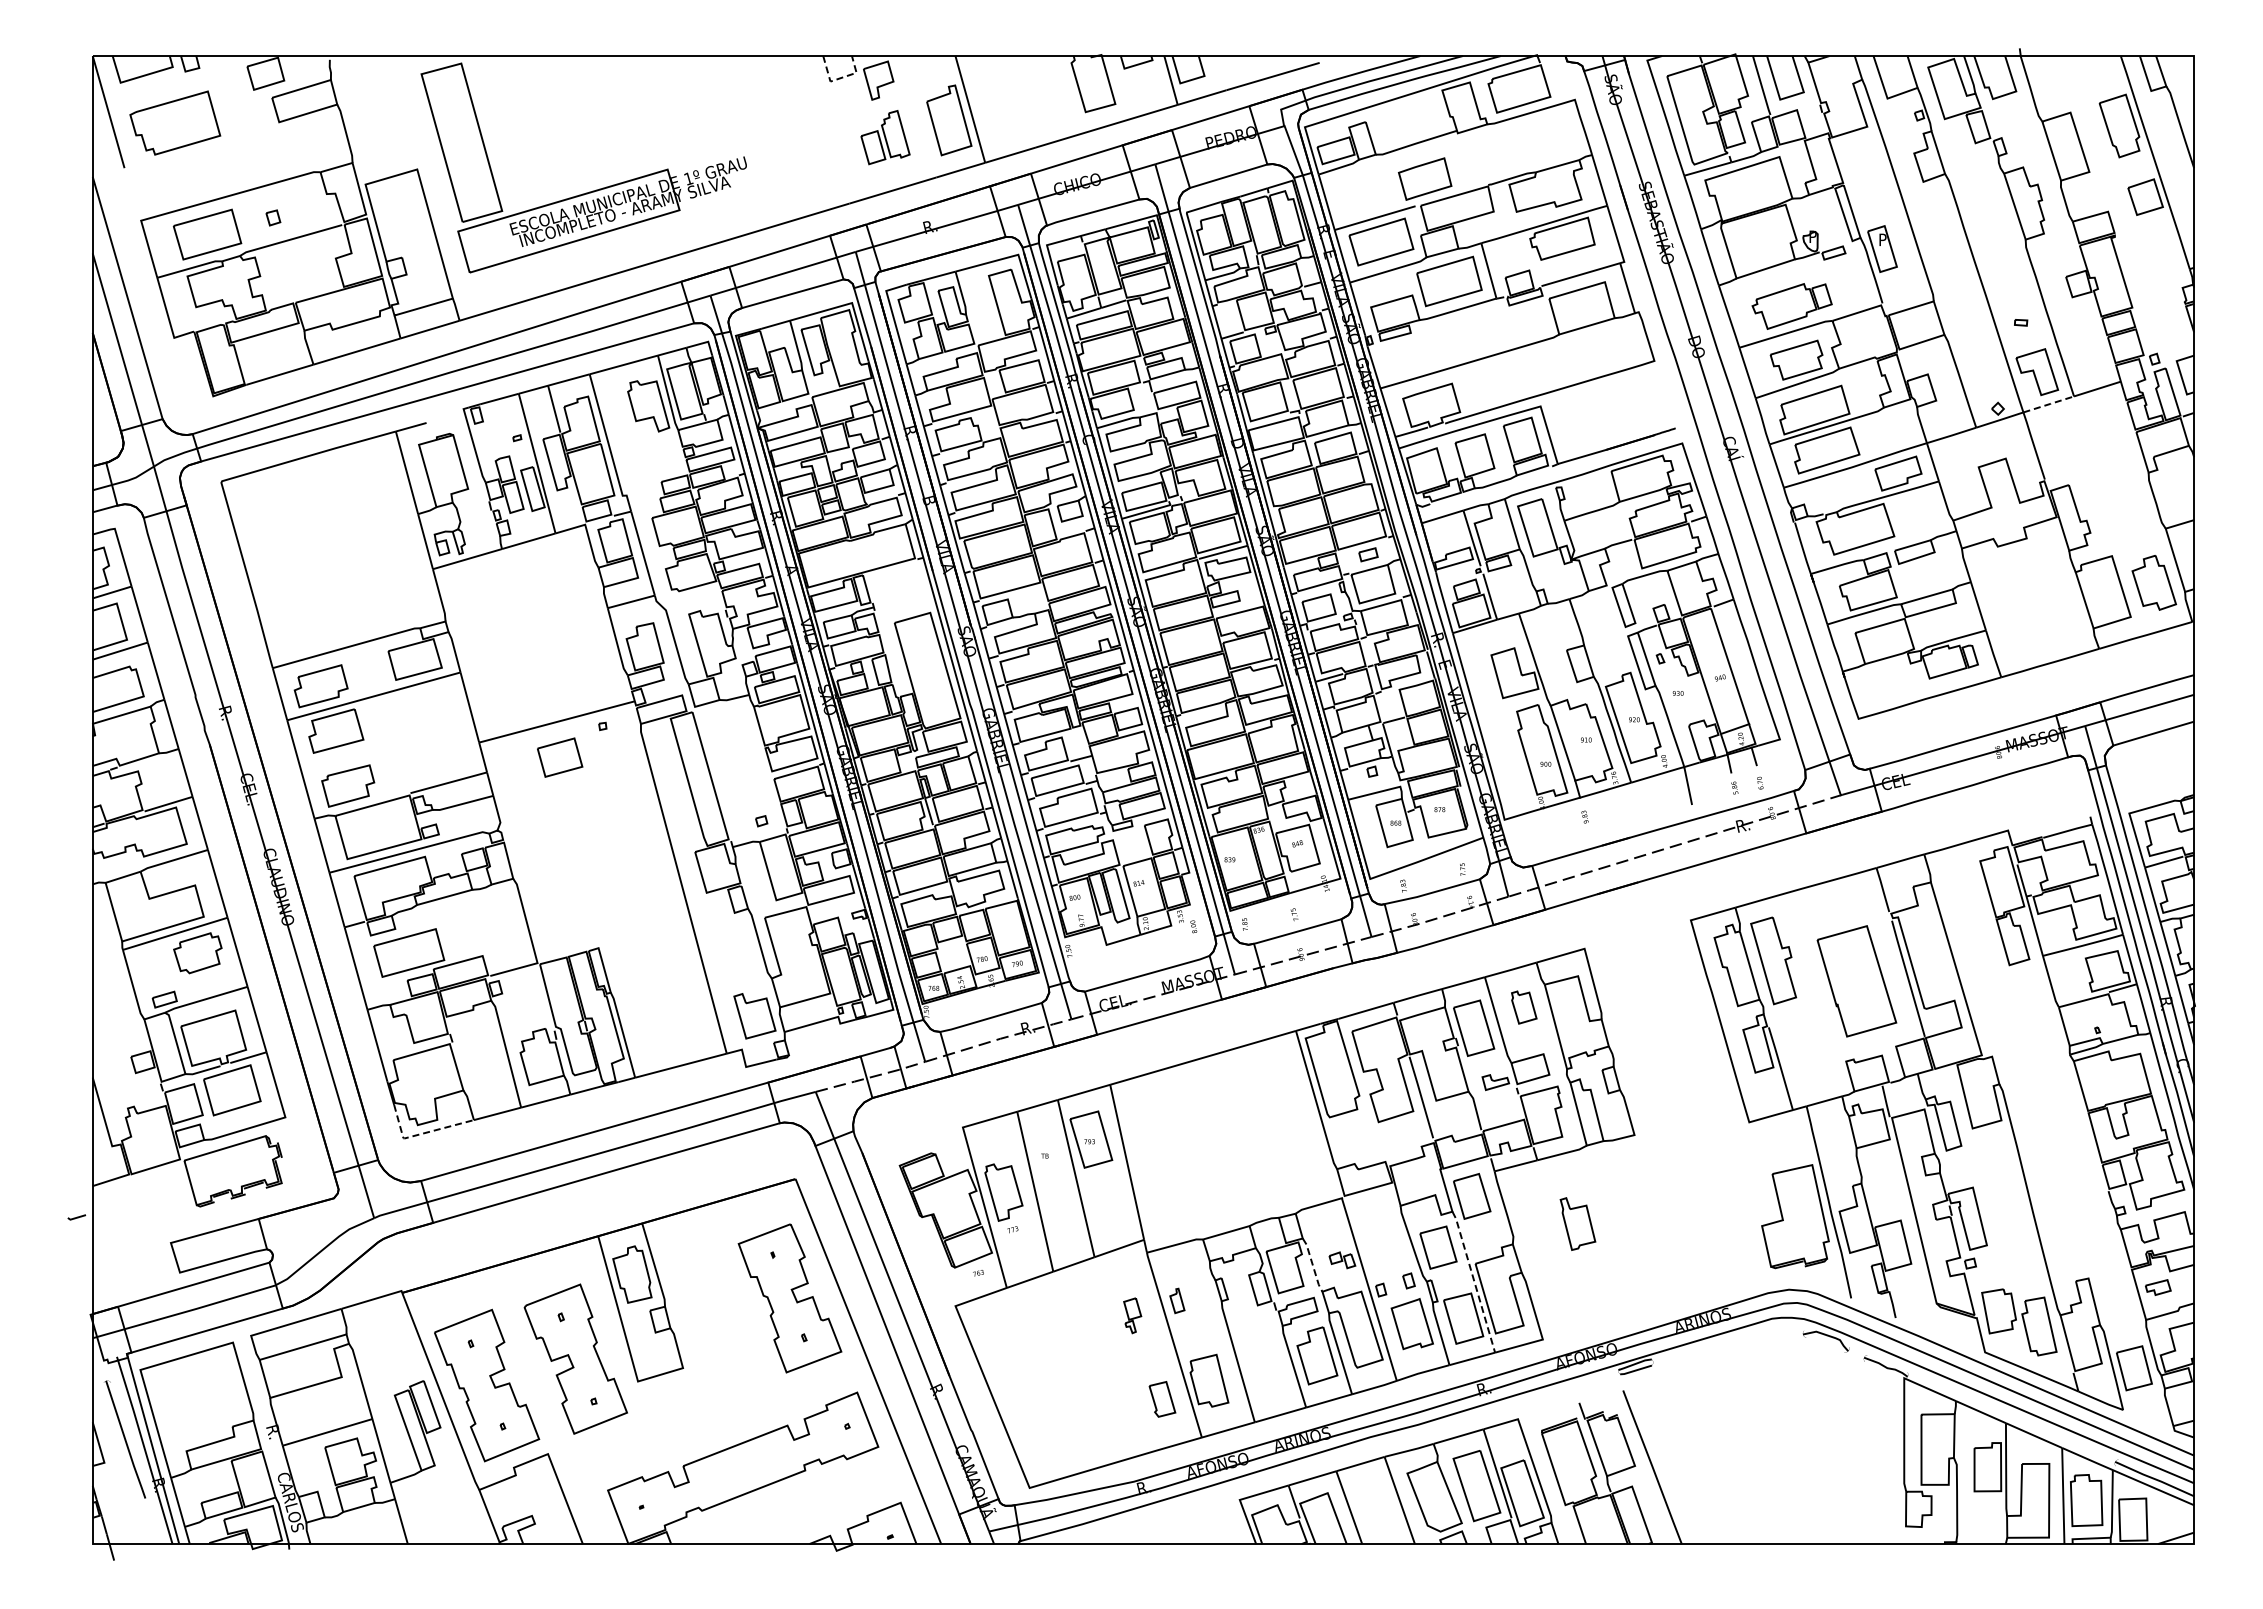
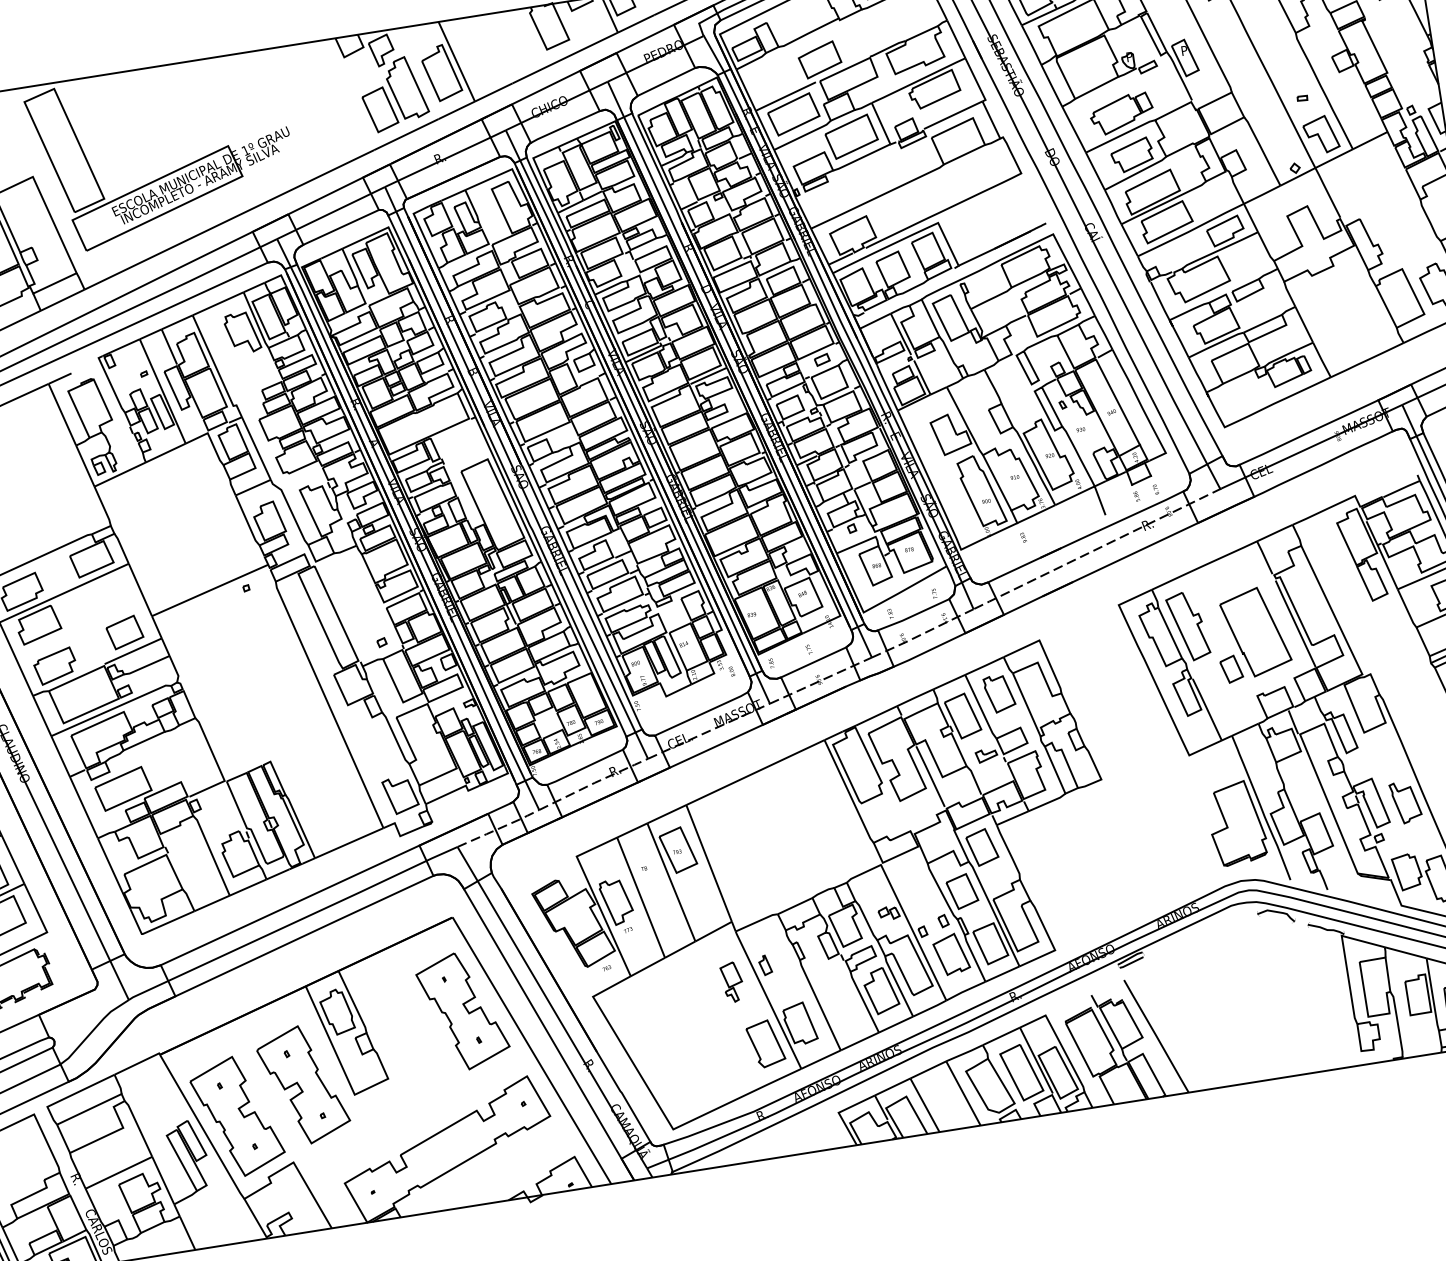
line: (839, 78) -> (350, 53), dashed -> solid
part: (885, 137) -> (394, 94), size x1.67
line: (2049, 404) -> (1334, 158), dashed -> solid
part: (560, 757) -> (125, 632), moved
line: (1743, 768) -> (1141, 480), added
part: (1523, 1007) -> (999, 693), size x1.43
part: (1819, 1022) -> (1231, 668), added
line: (420, 1134) -> (154, 929), dashed -> solid
part: (1577, 1223) -> (1405, 802), moved
line: (1312, 1265) -> (866, 921), dashed -> solid
line: (1474, 1282) -> (994, 914), dashed -> solid
part: (1132, 1315) -> (732, 982), size x1.43
part: (1162, 1399) -> (765, 1044), size x1.67

